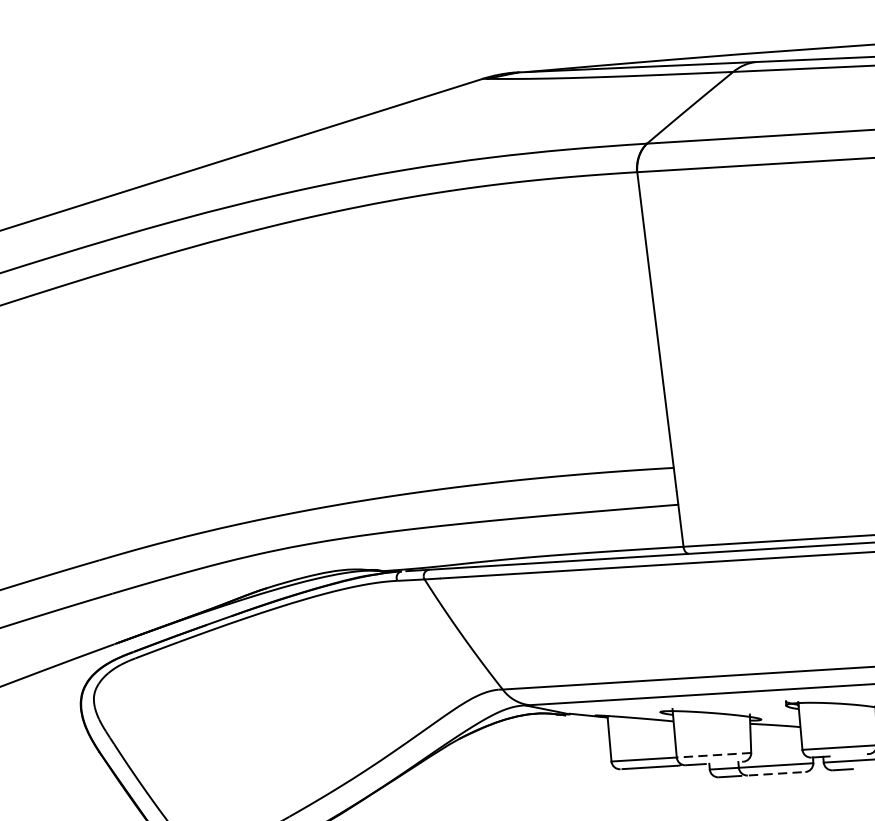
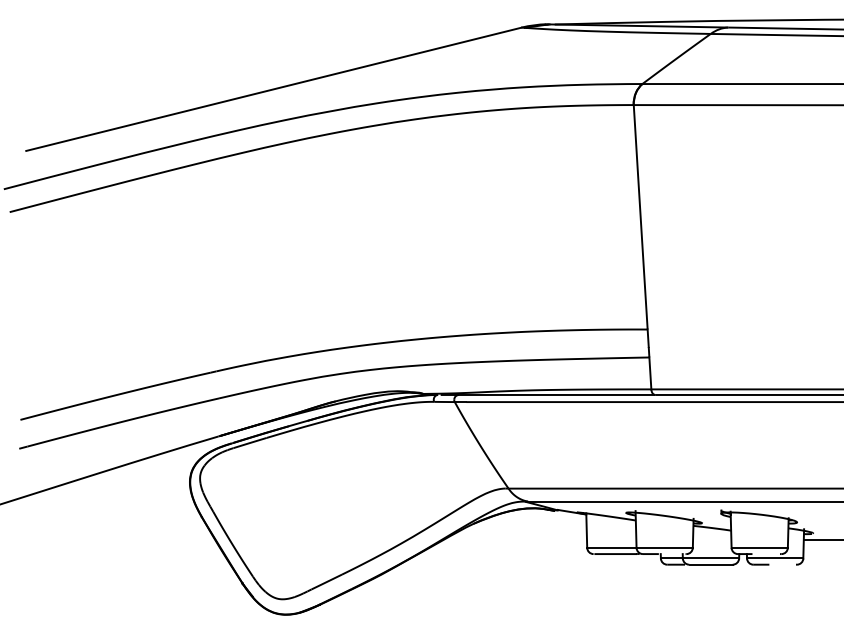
line: (713, 754) -> (664, 547), dashed -> solid
line: (777, 773) -> (711, 564), dashed -> solid

